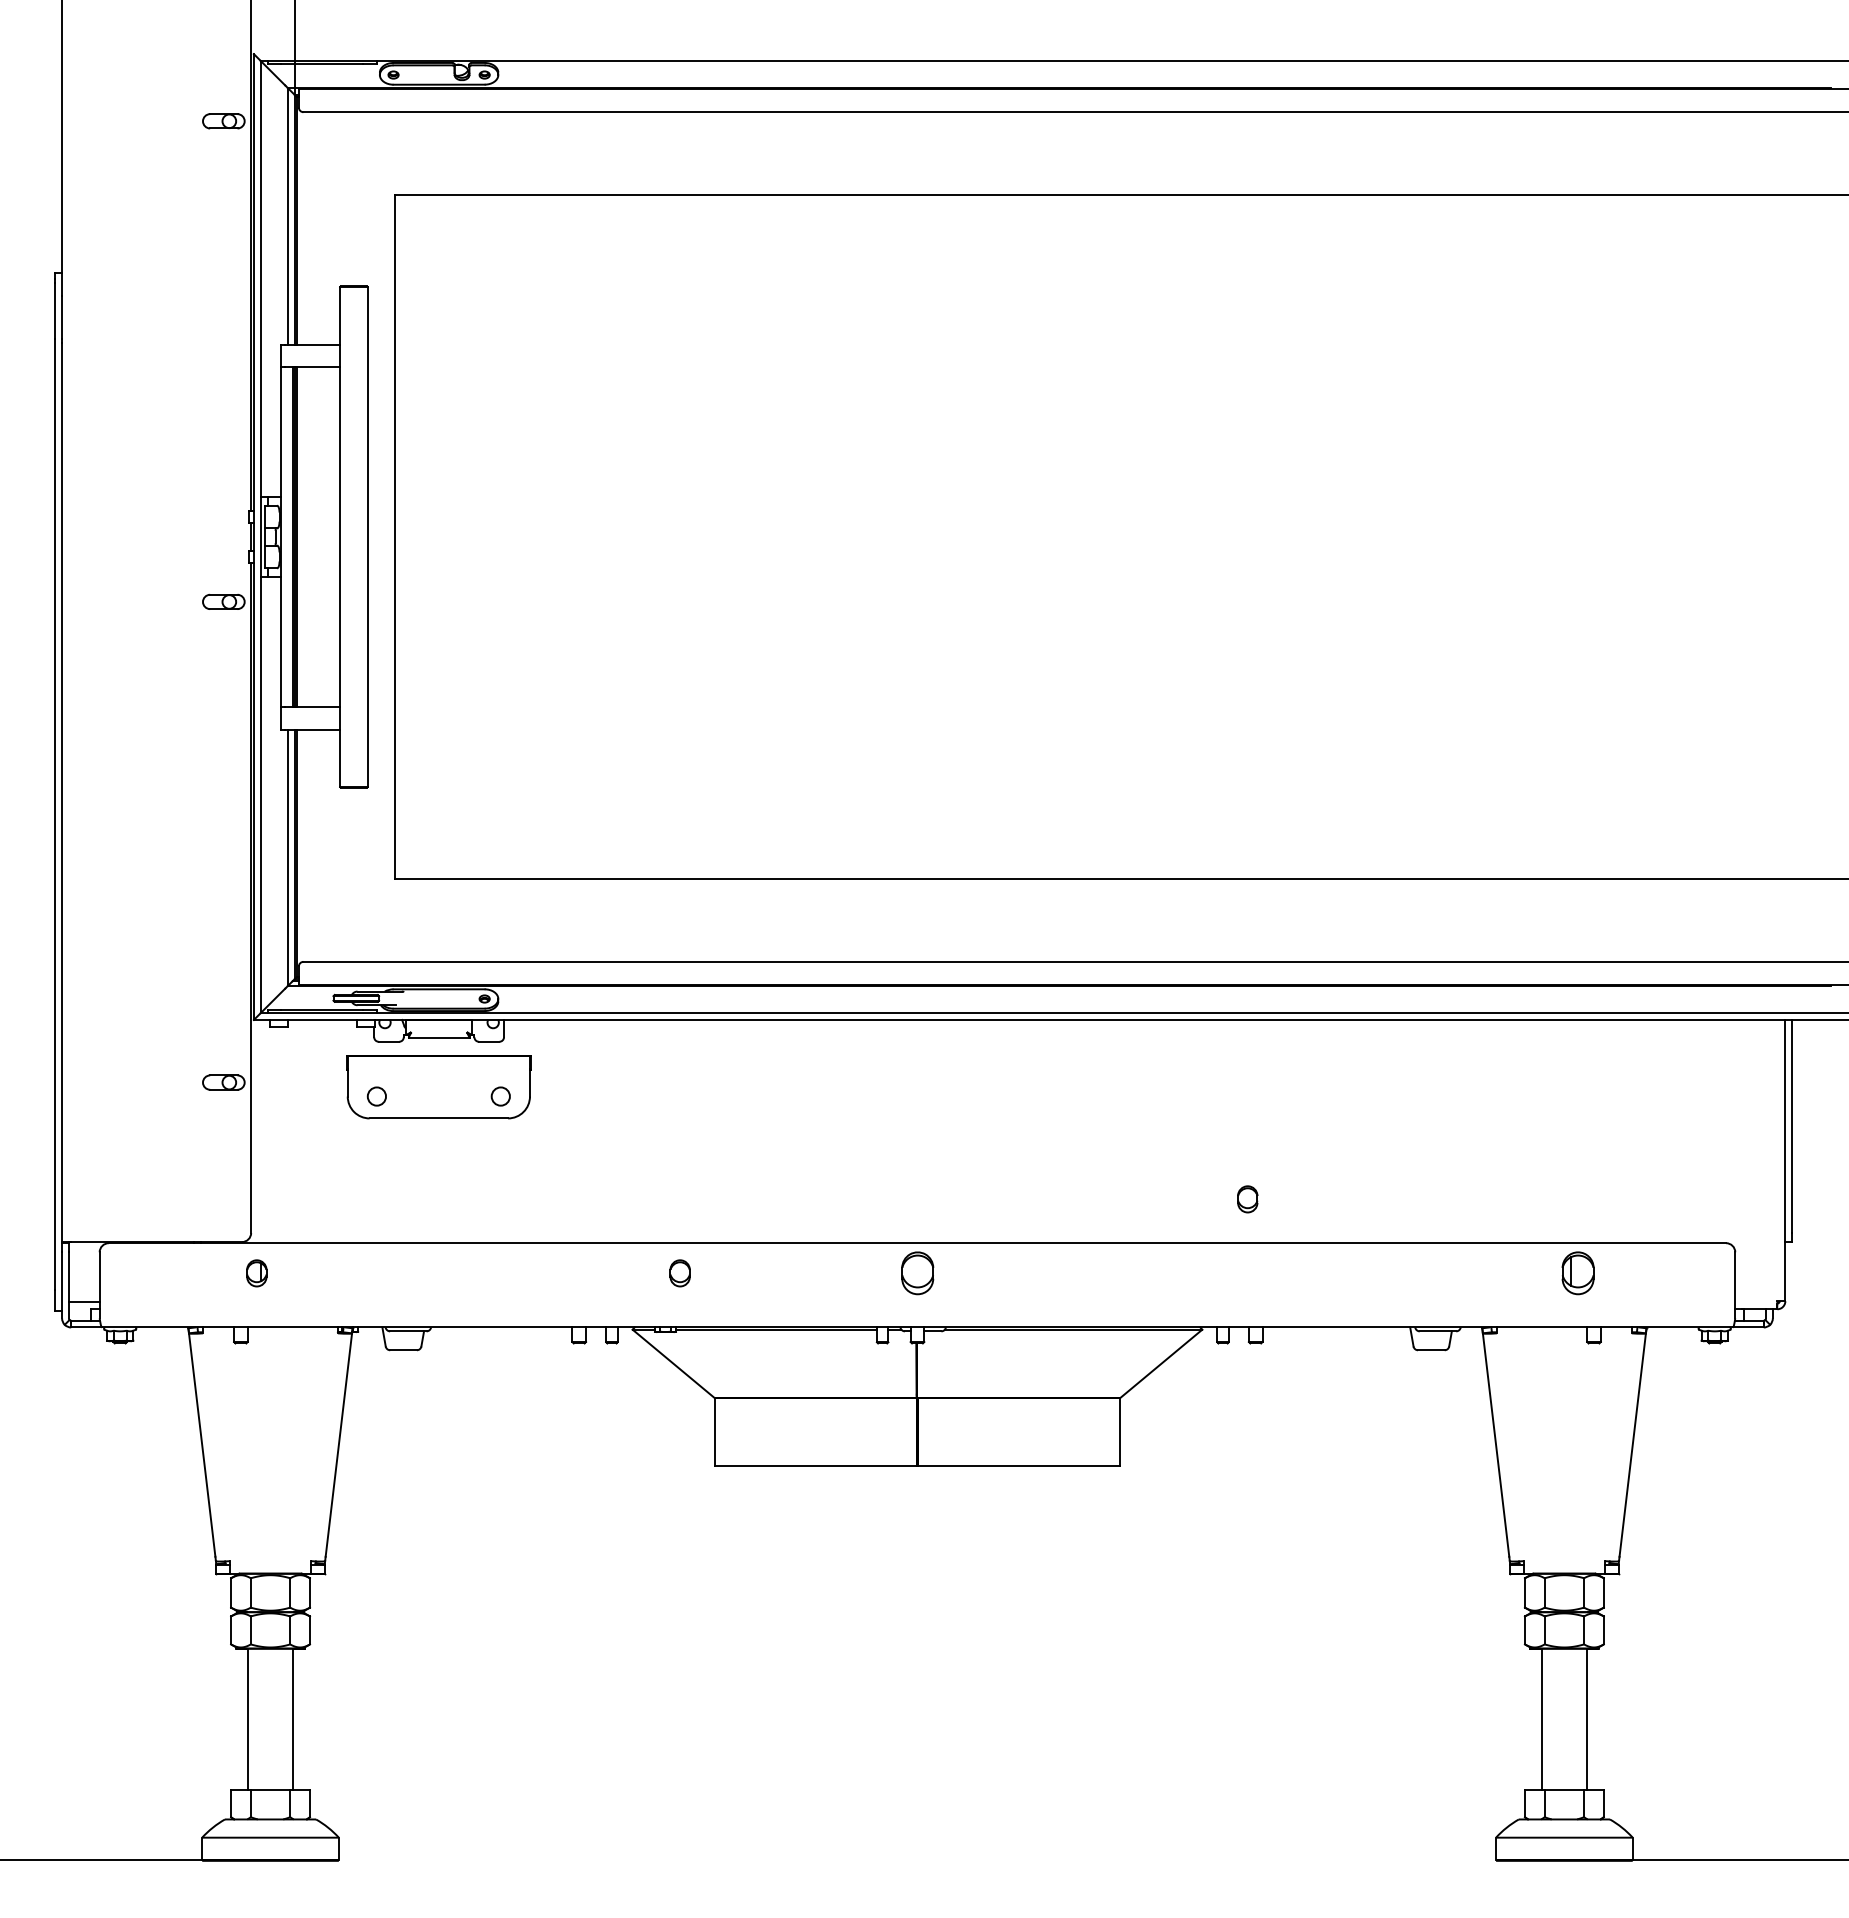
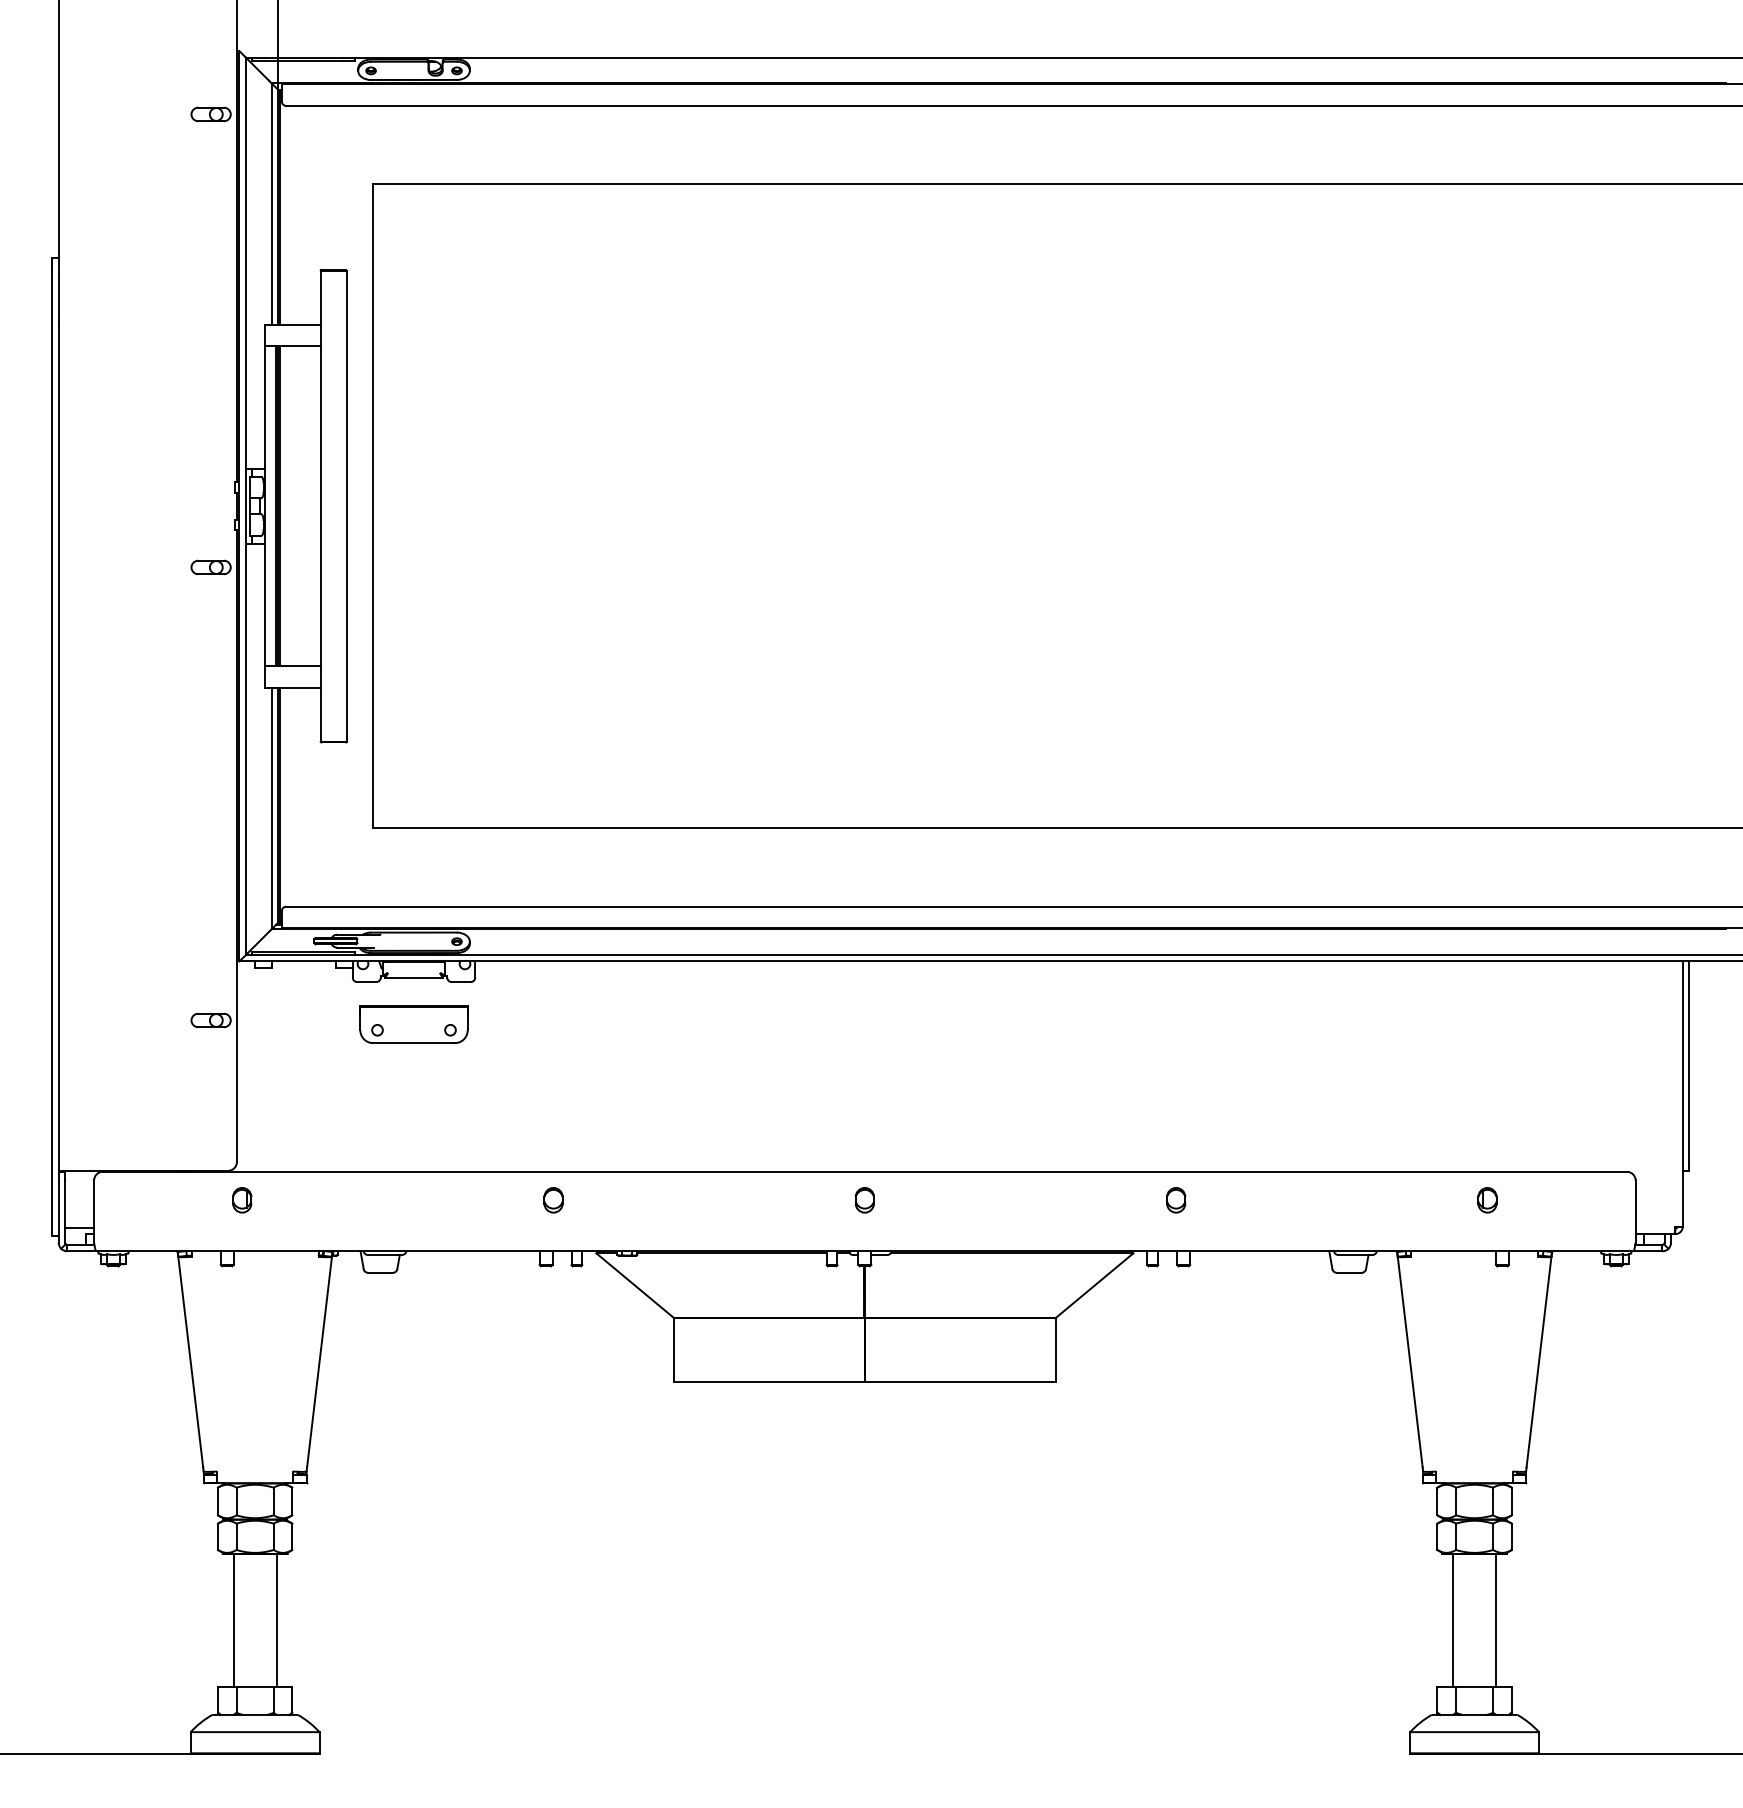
part: (439, 1086) -> (414, 1024), size x0.62
part: (1247, 1199) -> (1175, 1200), moved
part: (679, 1273) -> (552, 1200), moved
part: (916, 1273) -> (863, 1200), size x0.62
part: (1577, 1273) -> (1486, 1200), size x0.62

